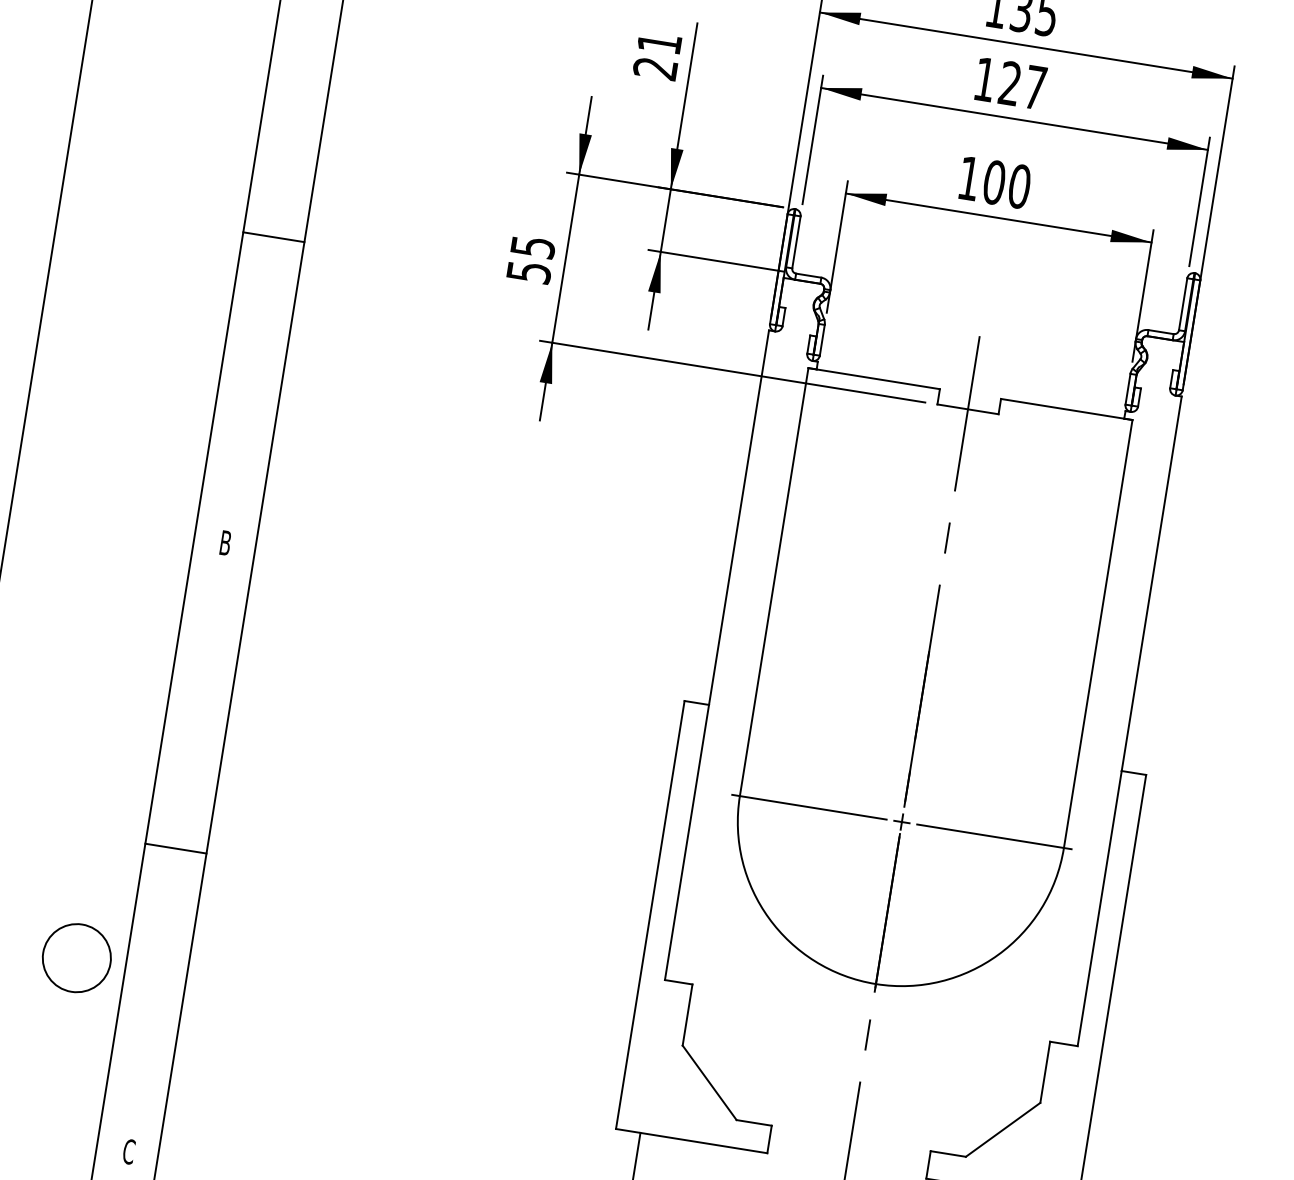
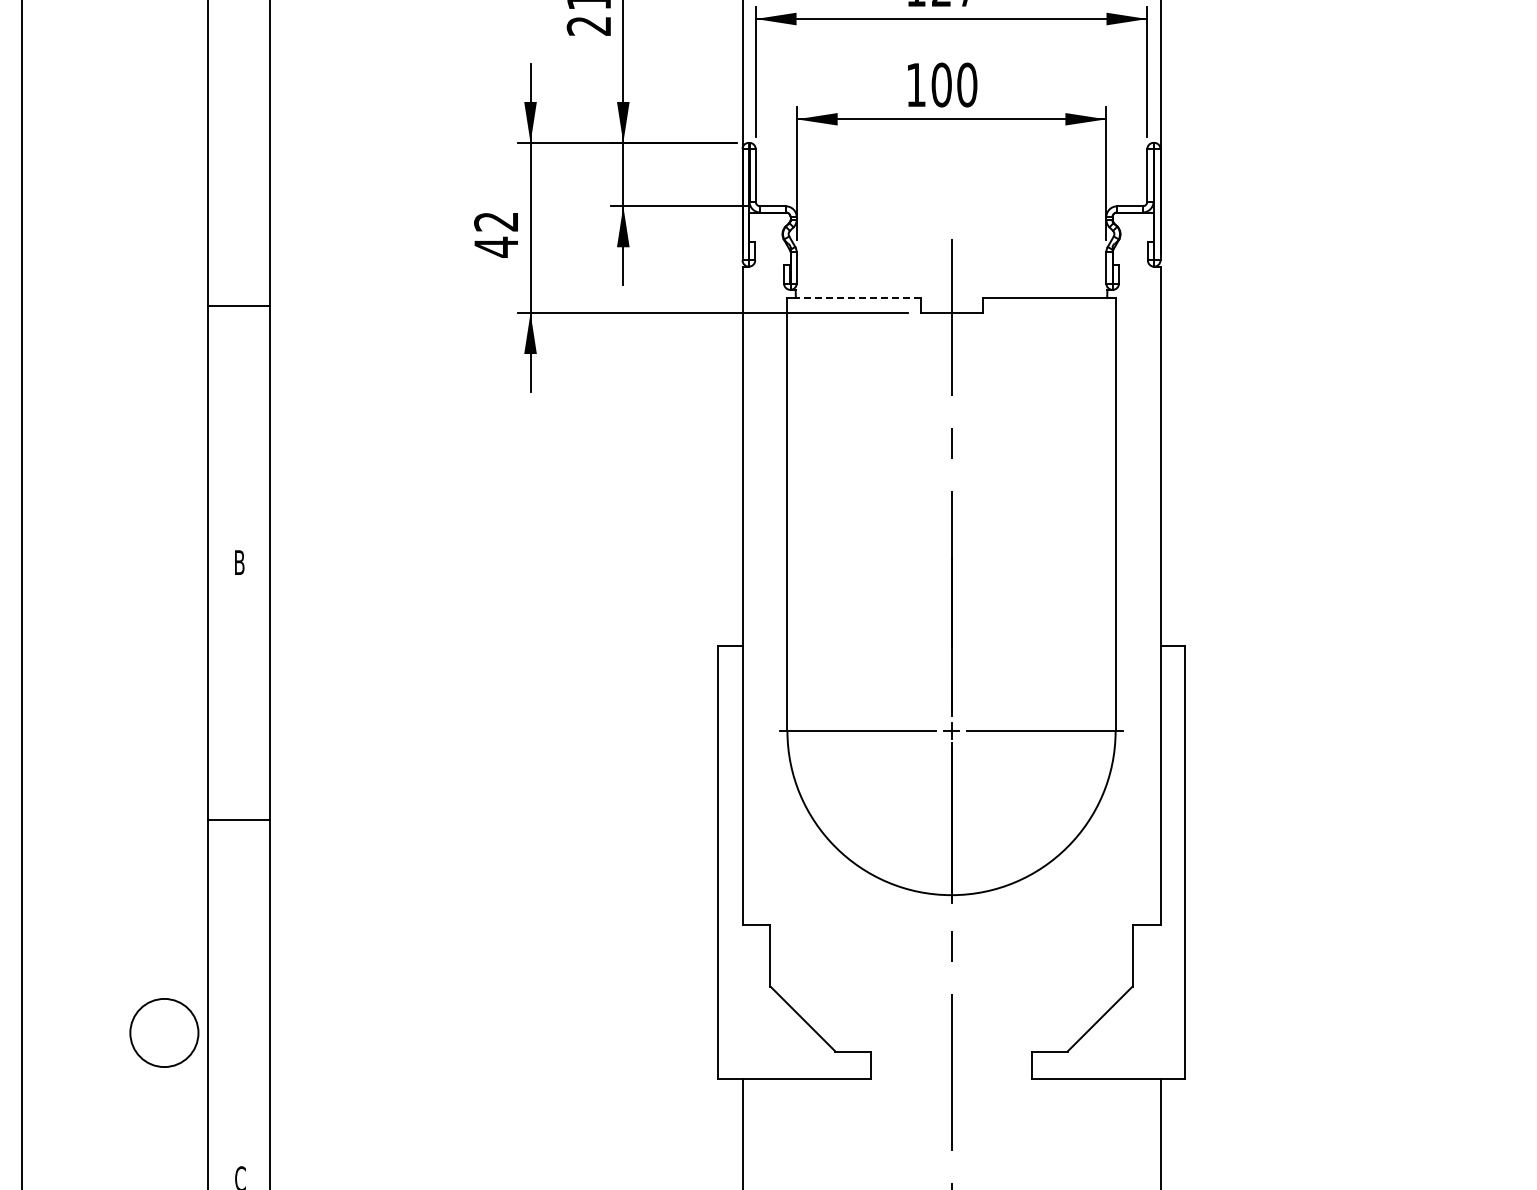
line: (273, 236) -> (238, 305), moved
text: (531, 259) -> (496, 234), 55 -> 42
line: (874, 378) -> (854, 297), solid -> dashed
line: (175, 848) -> (238, 820), moved
circle: (77, 957) -> (164, 1032), moved

